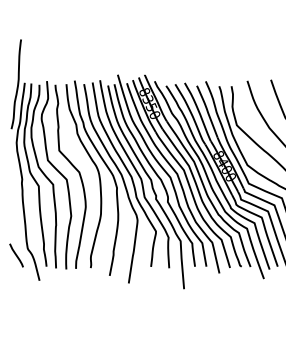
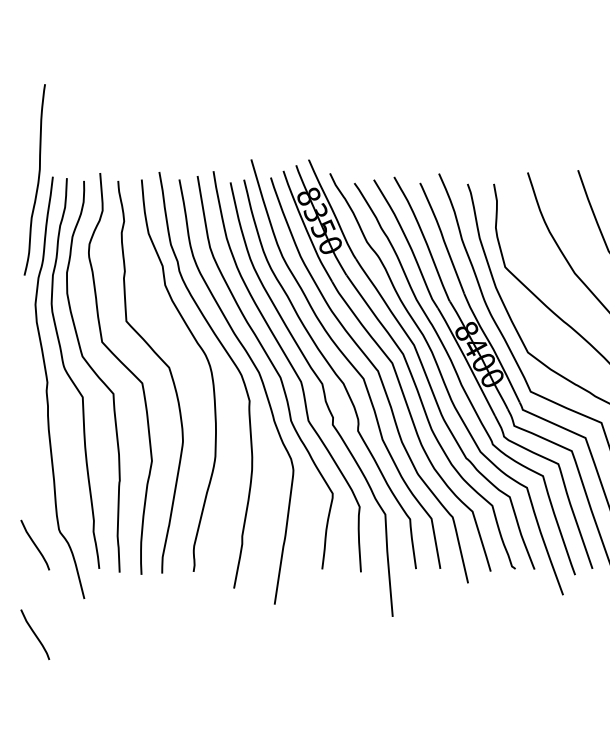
line: (16, 297) -> (35, 634), added

